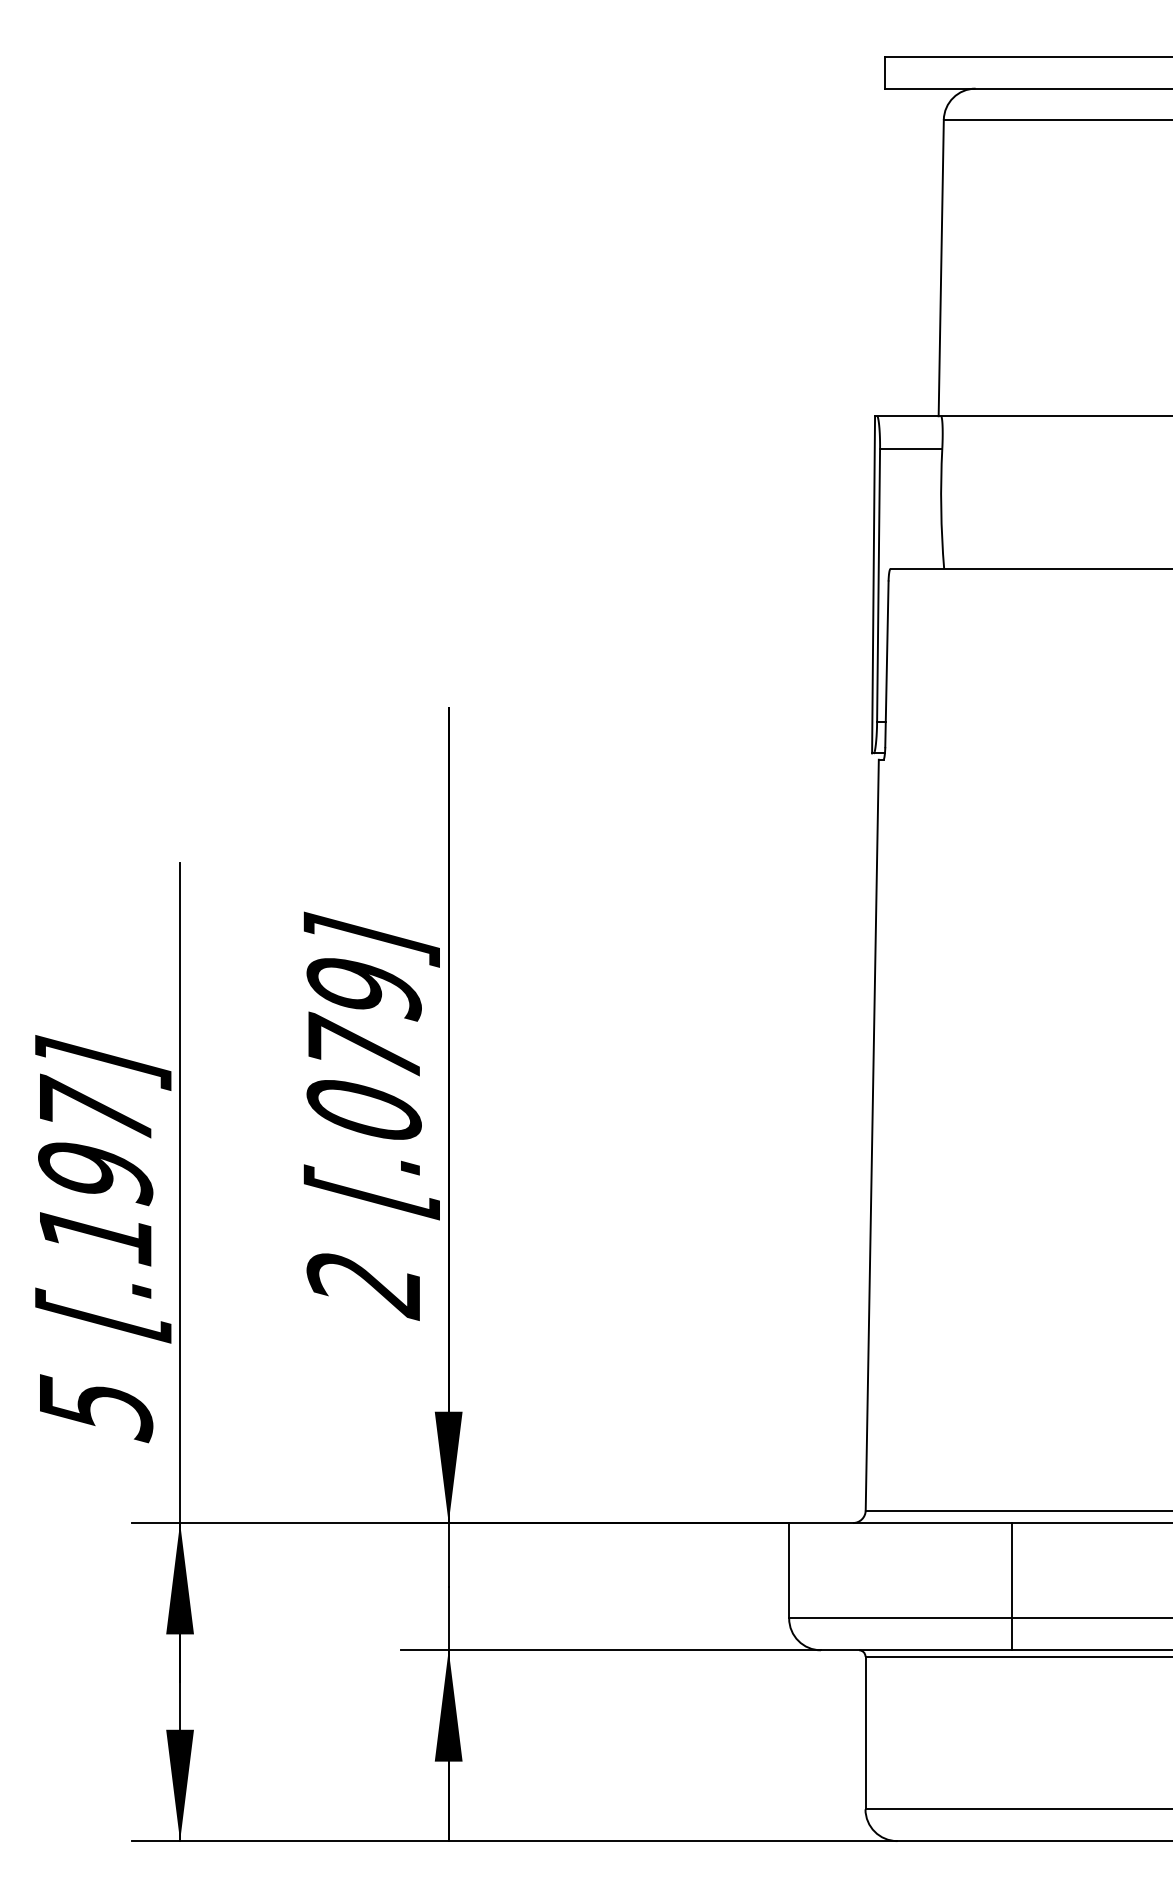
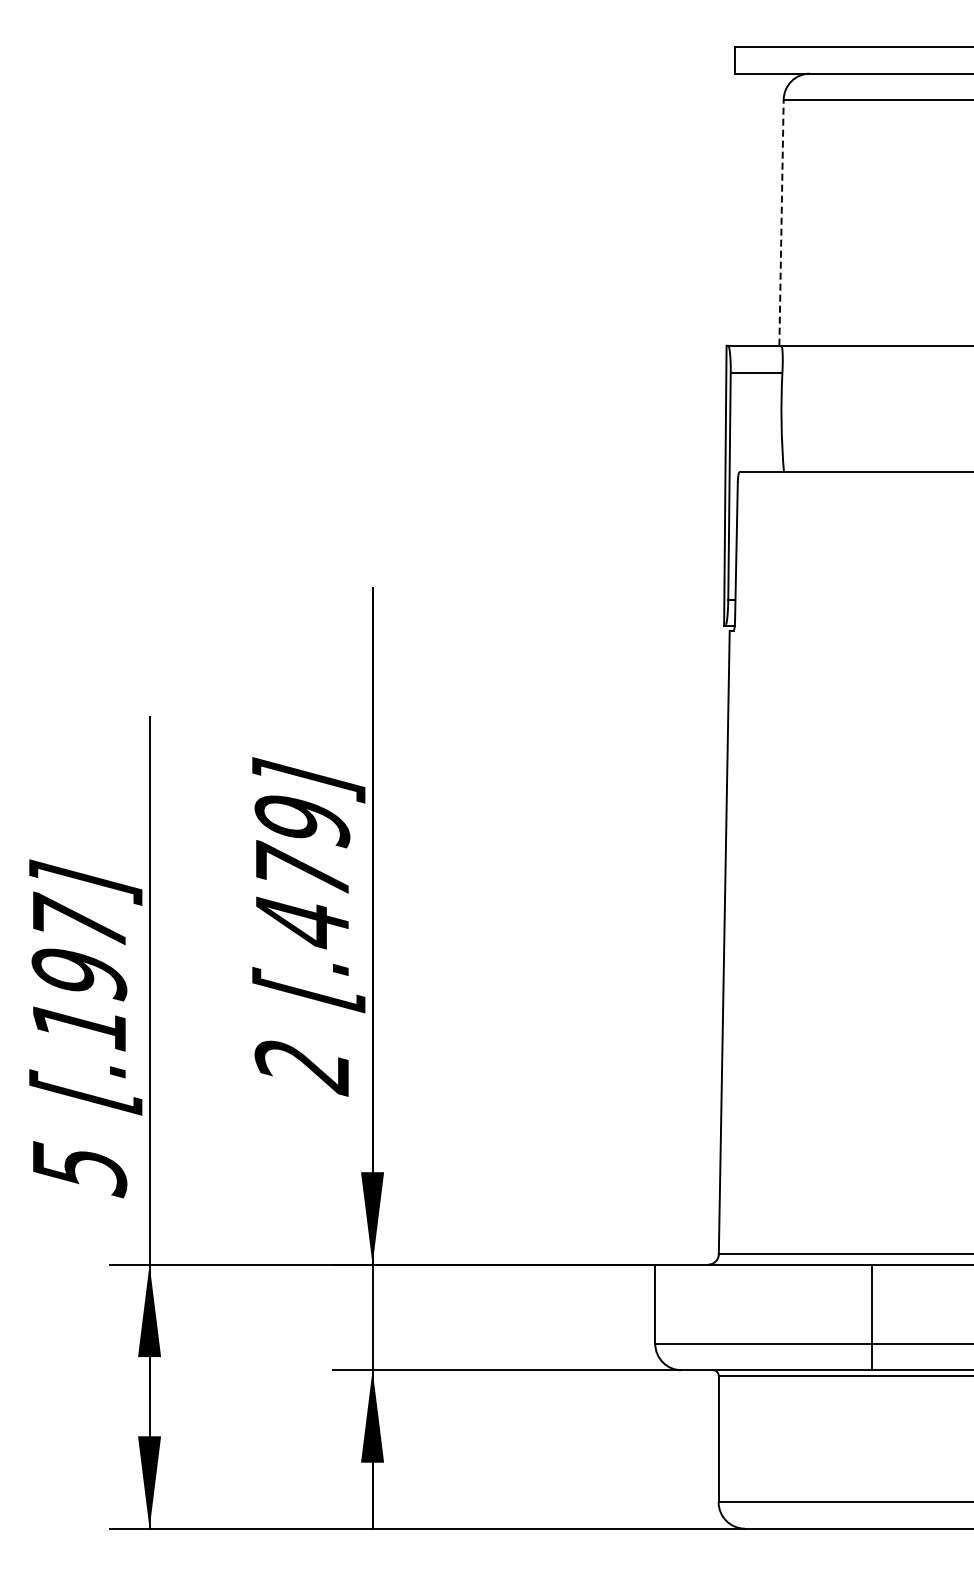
line: (941, 267) -> (781, 222), solid -> dashed
text: (364, 1110) -> (302, 922), [.079] -> [.479]
line: (1012, 1586) -> (872, 1317), moved

